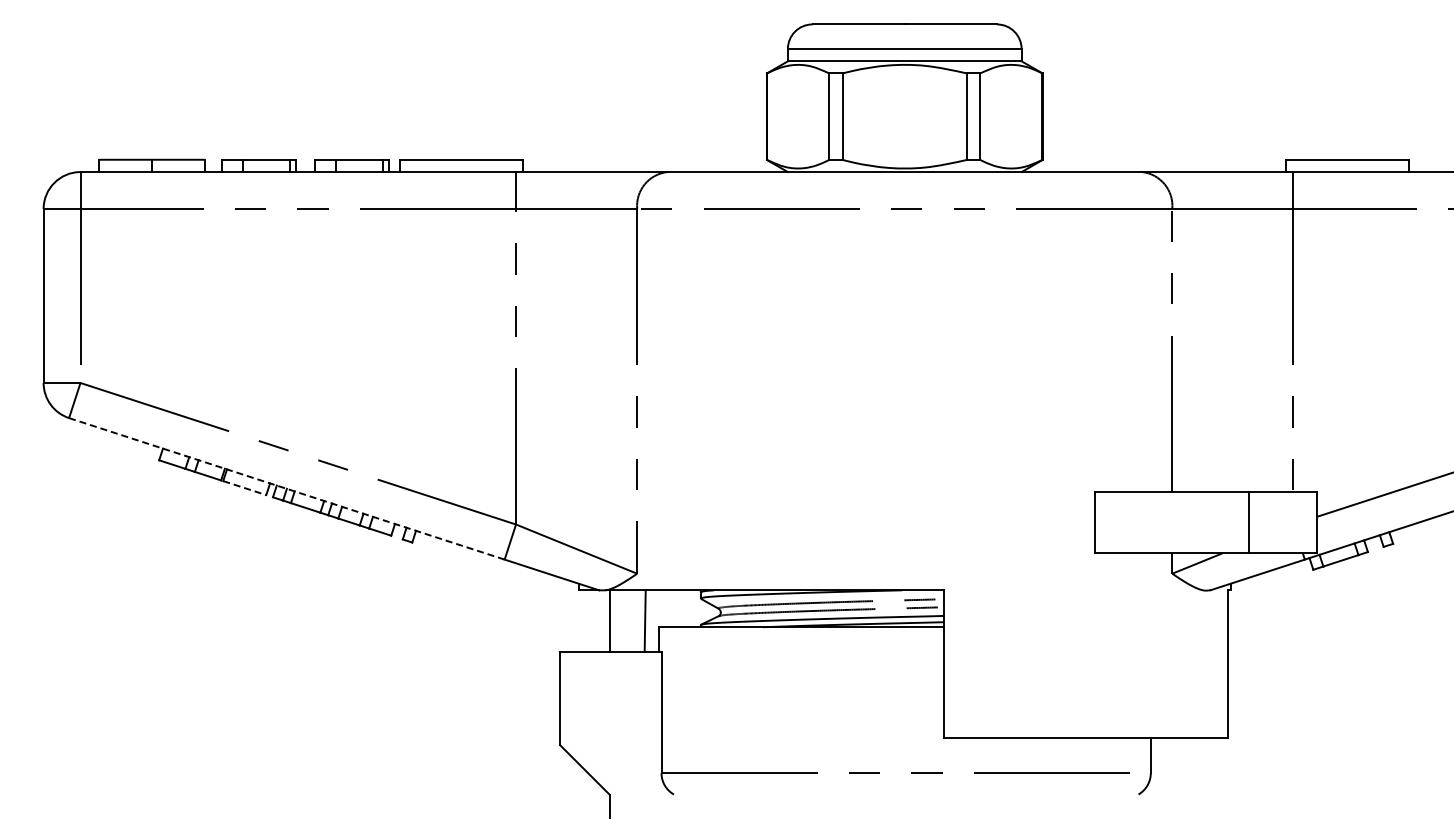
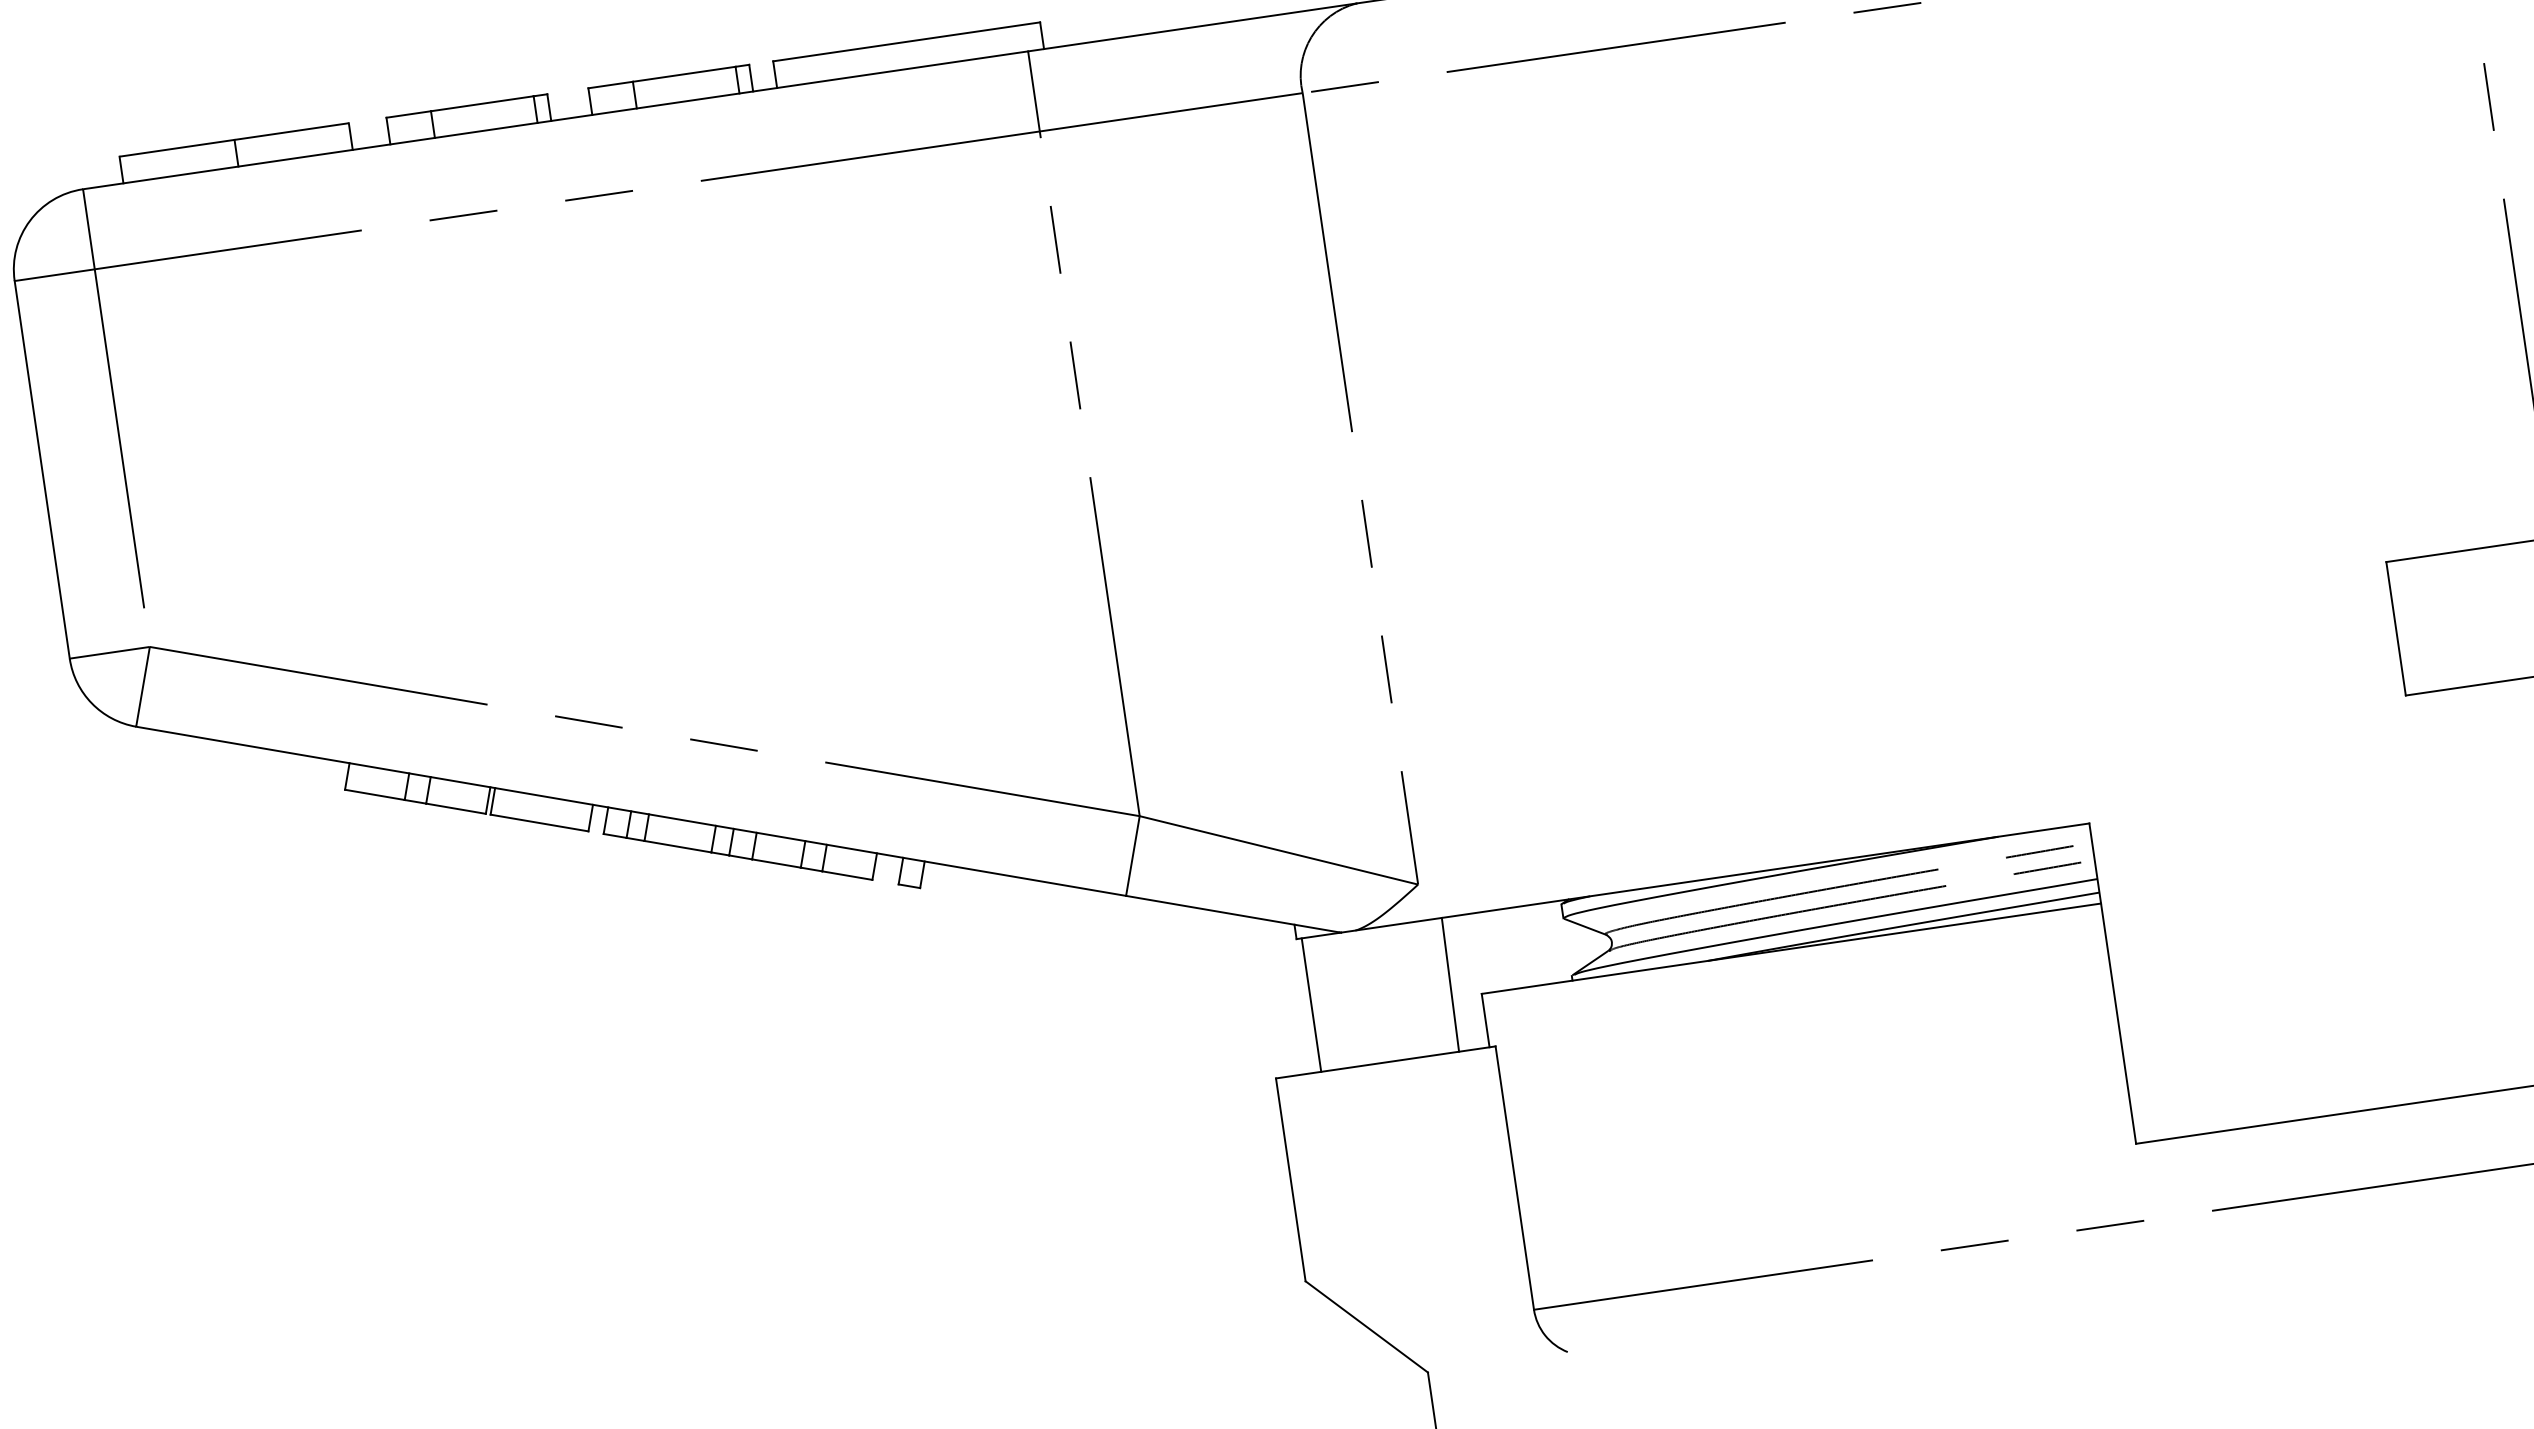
line: (244, 488) -> (539, 823), dashed -> solid
line: (286, 488) -> (630, 810), dashed -> solid
line: (610, 620) -> (1312, 1003), moved

